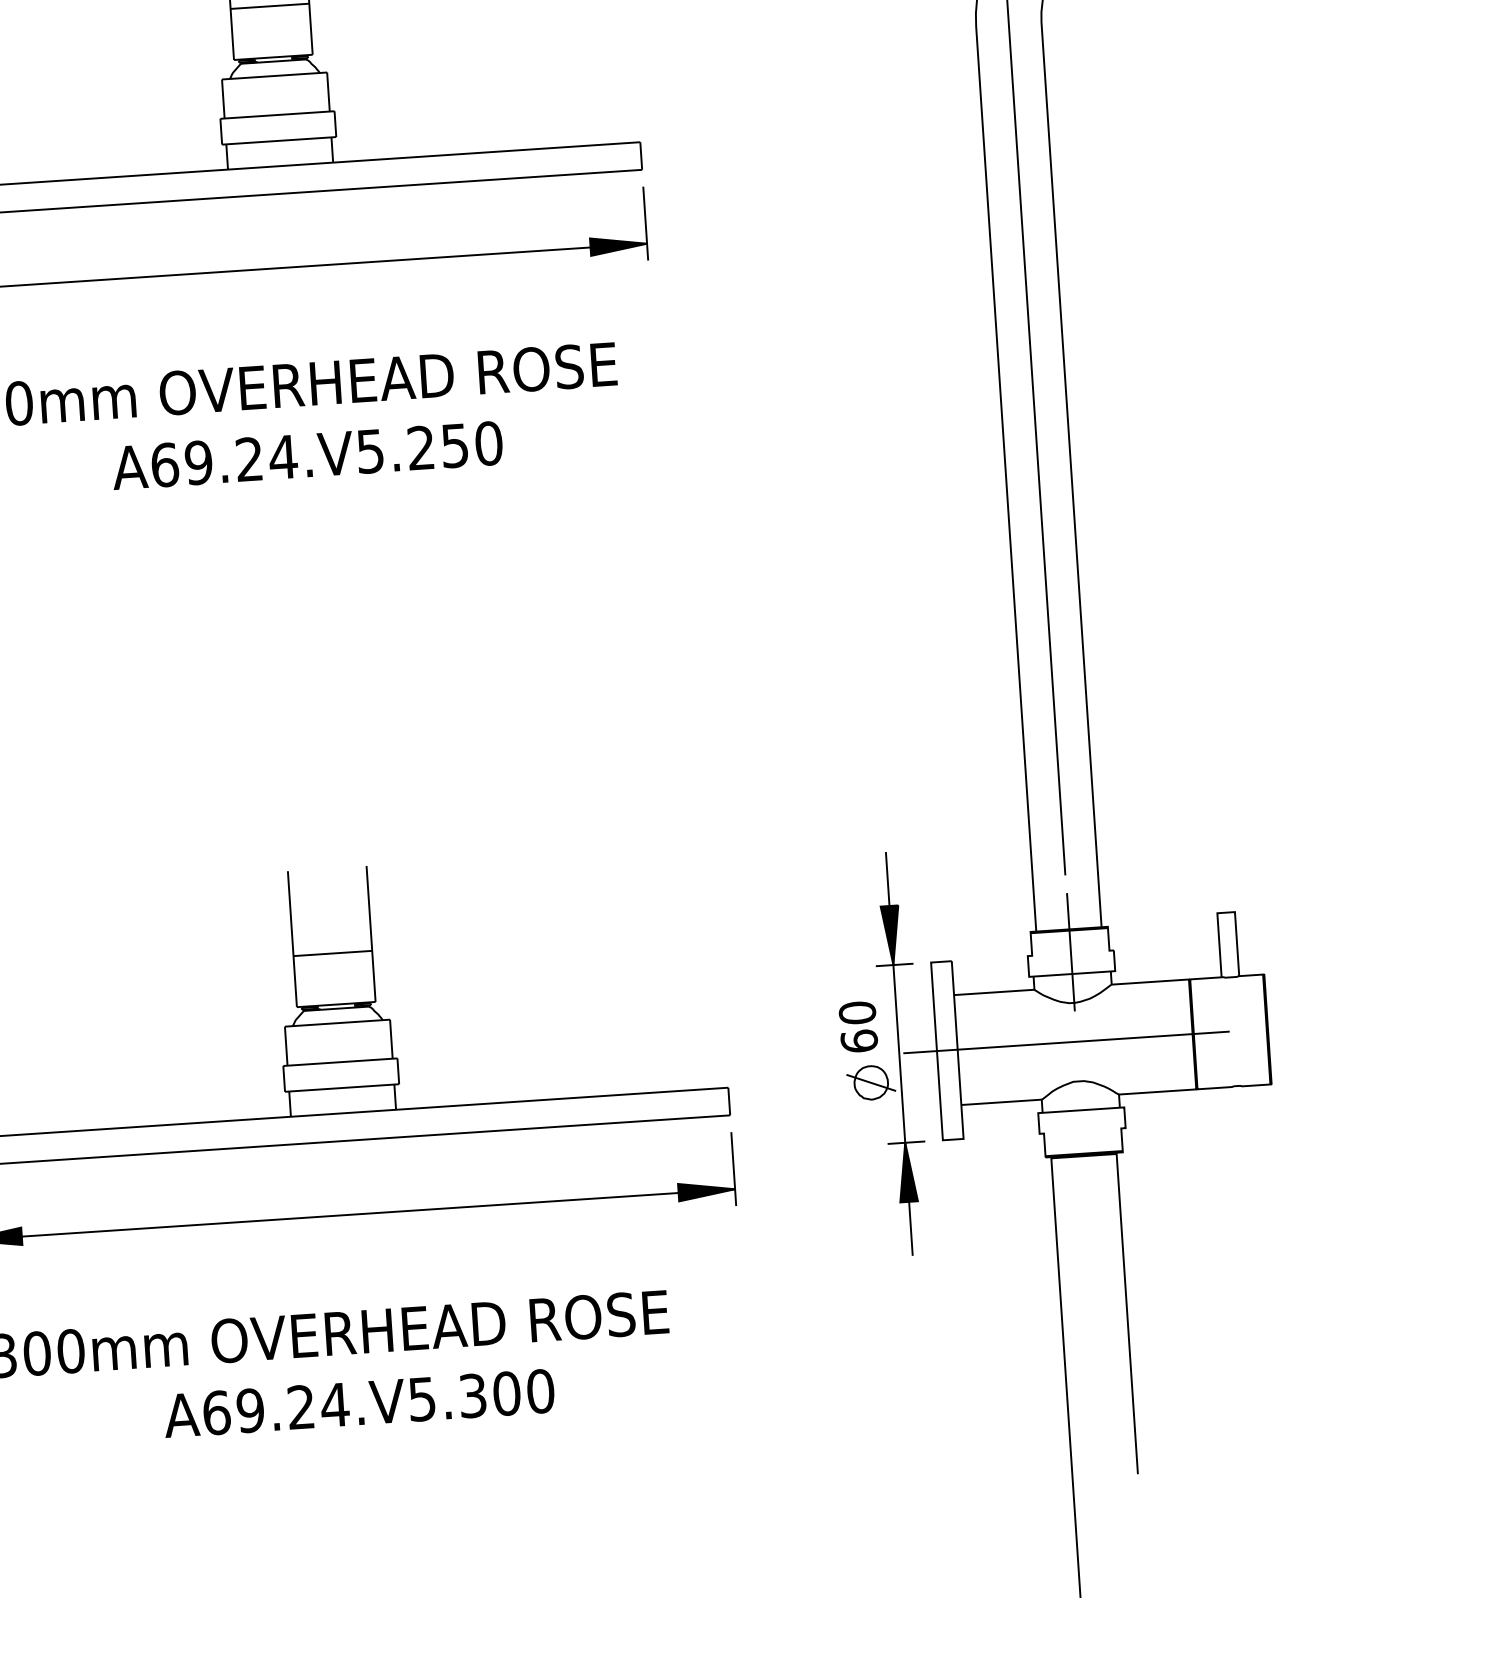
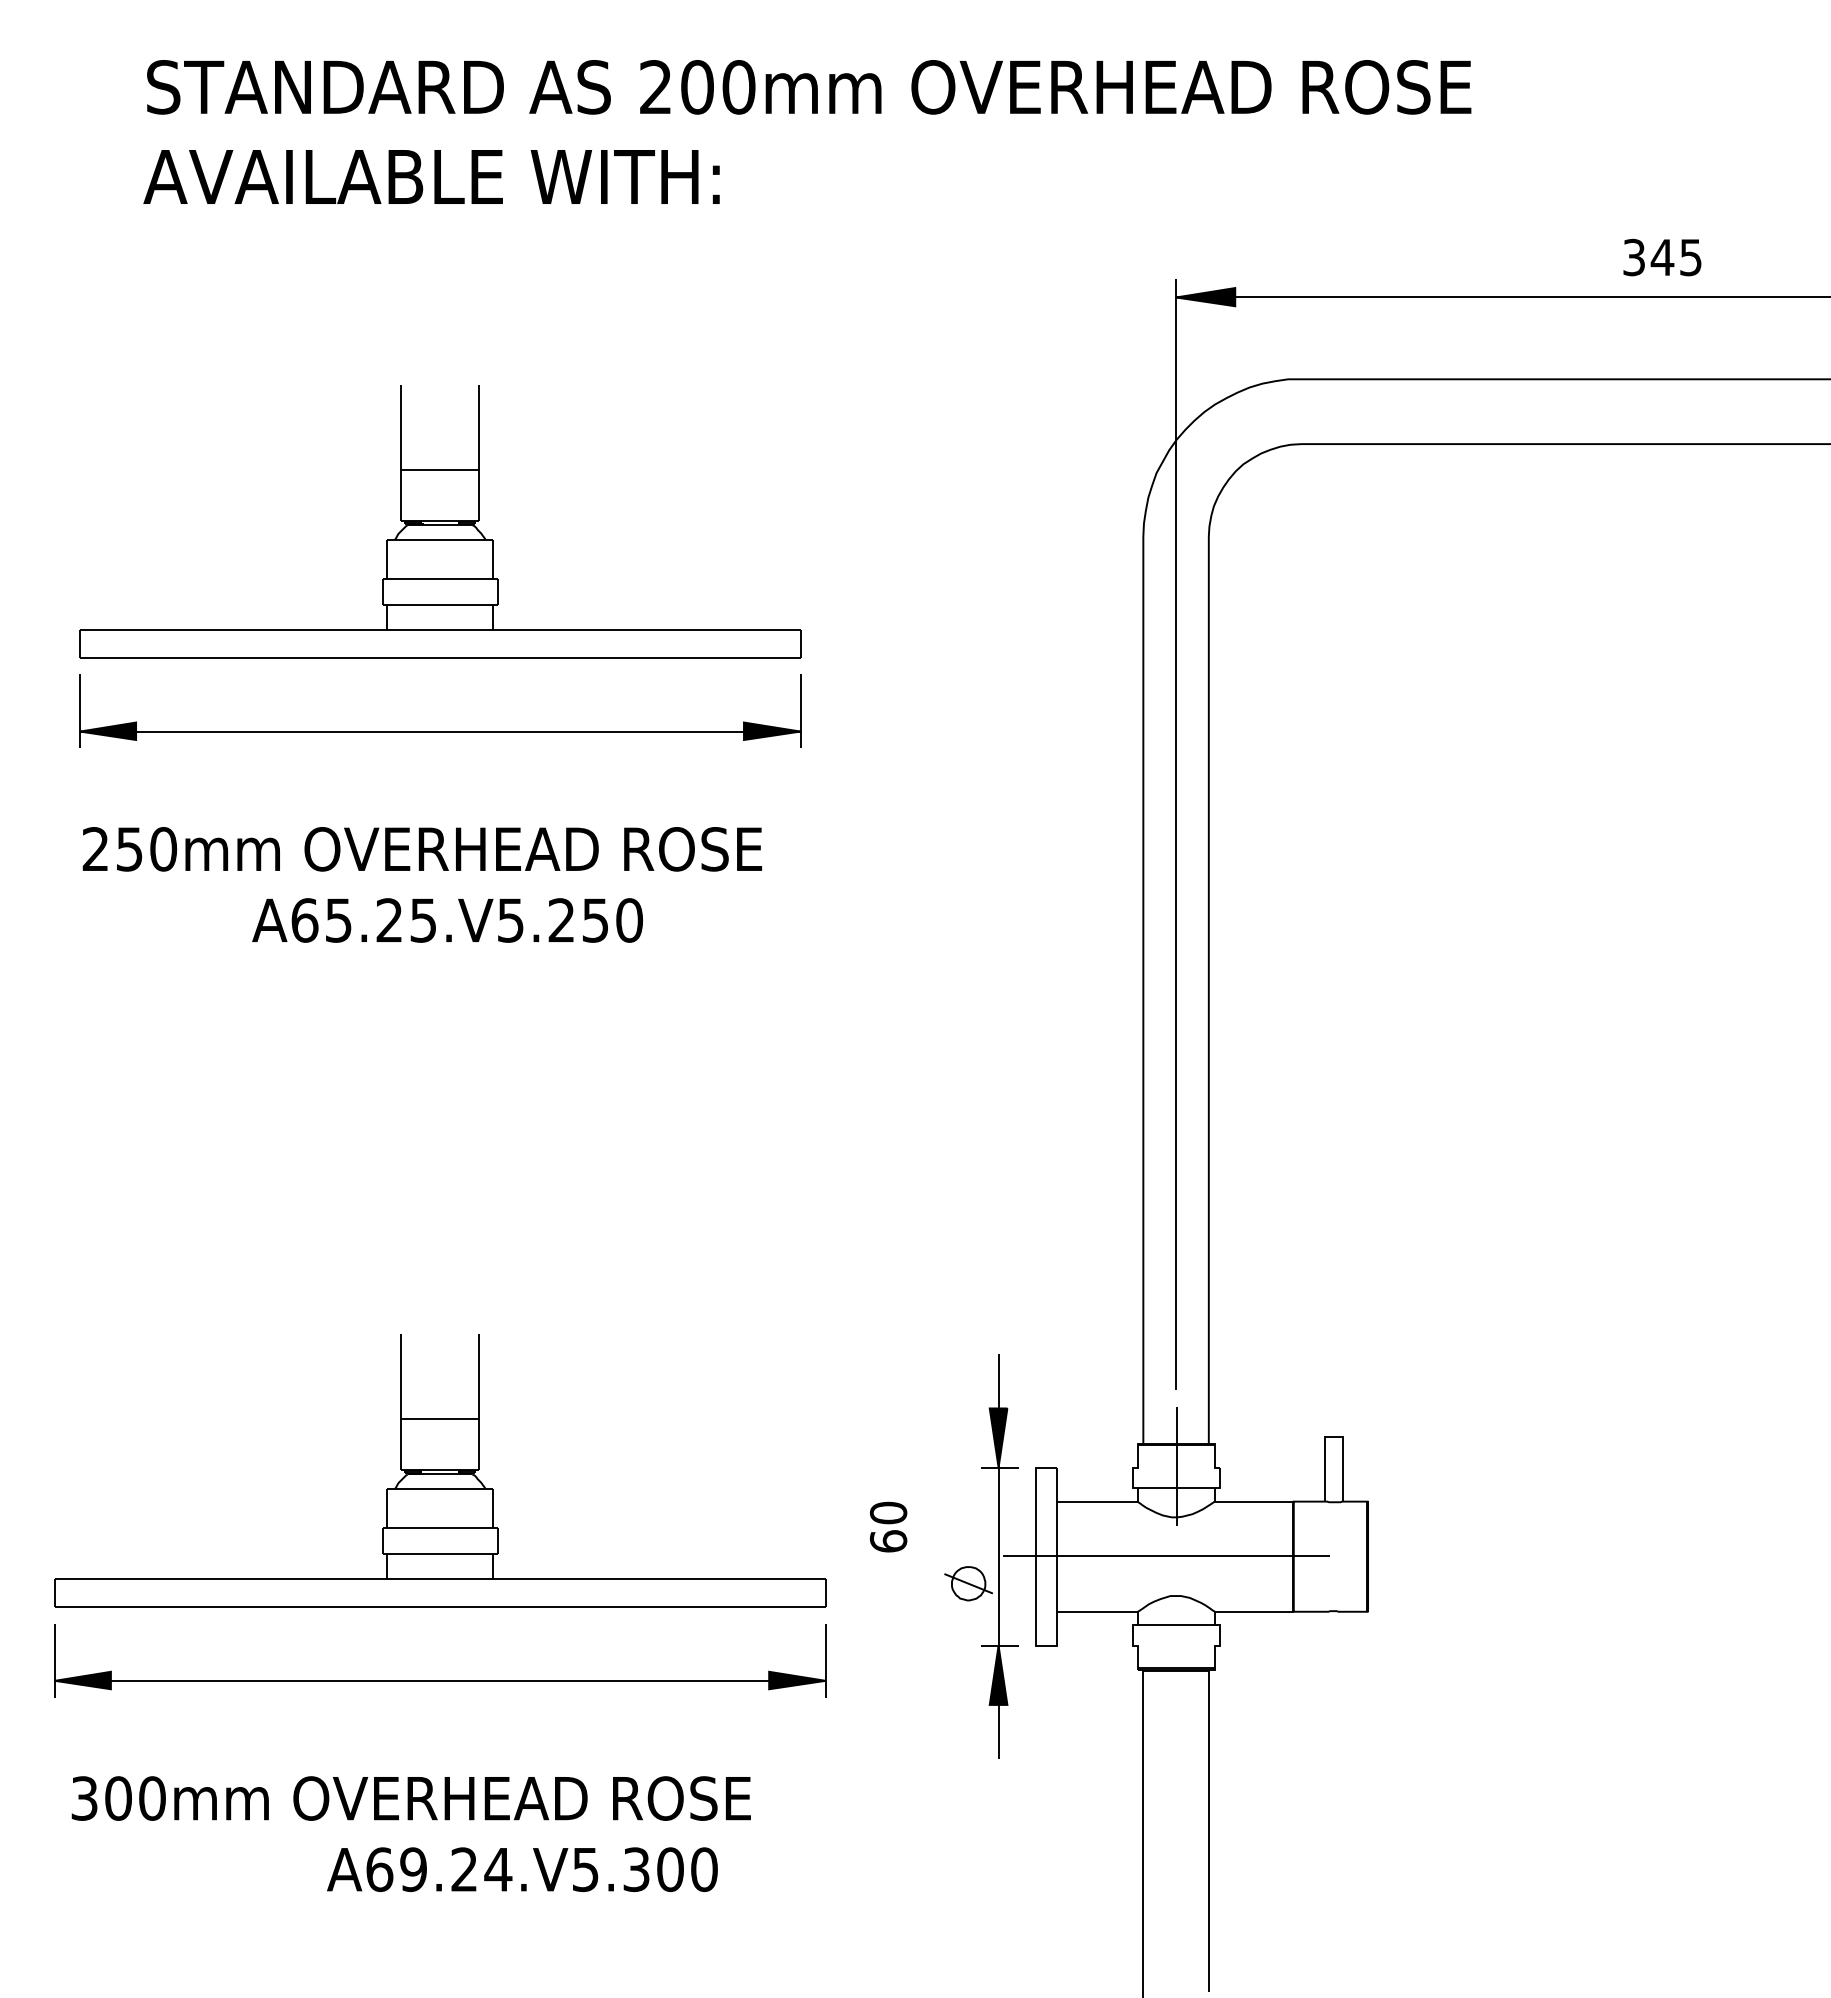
text: (241, 460) -> (381, 920), A69.24.V5.250 -> A65.25.V5.250
text: (858, 1026) -> (888, 1526), moved
text: (359, 1403) -> (522, 1869), moved

